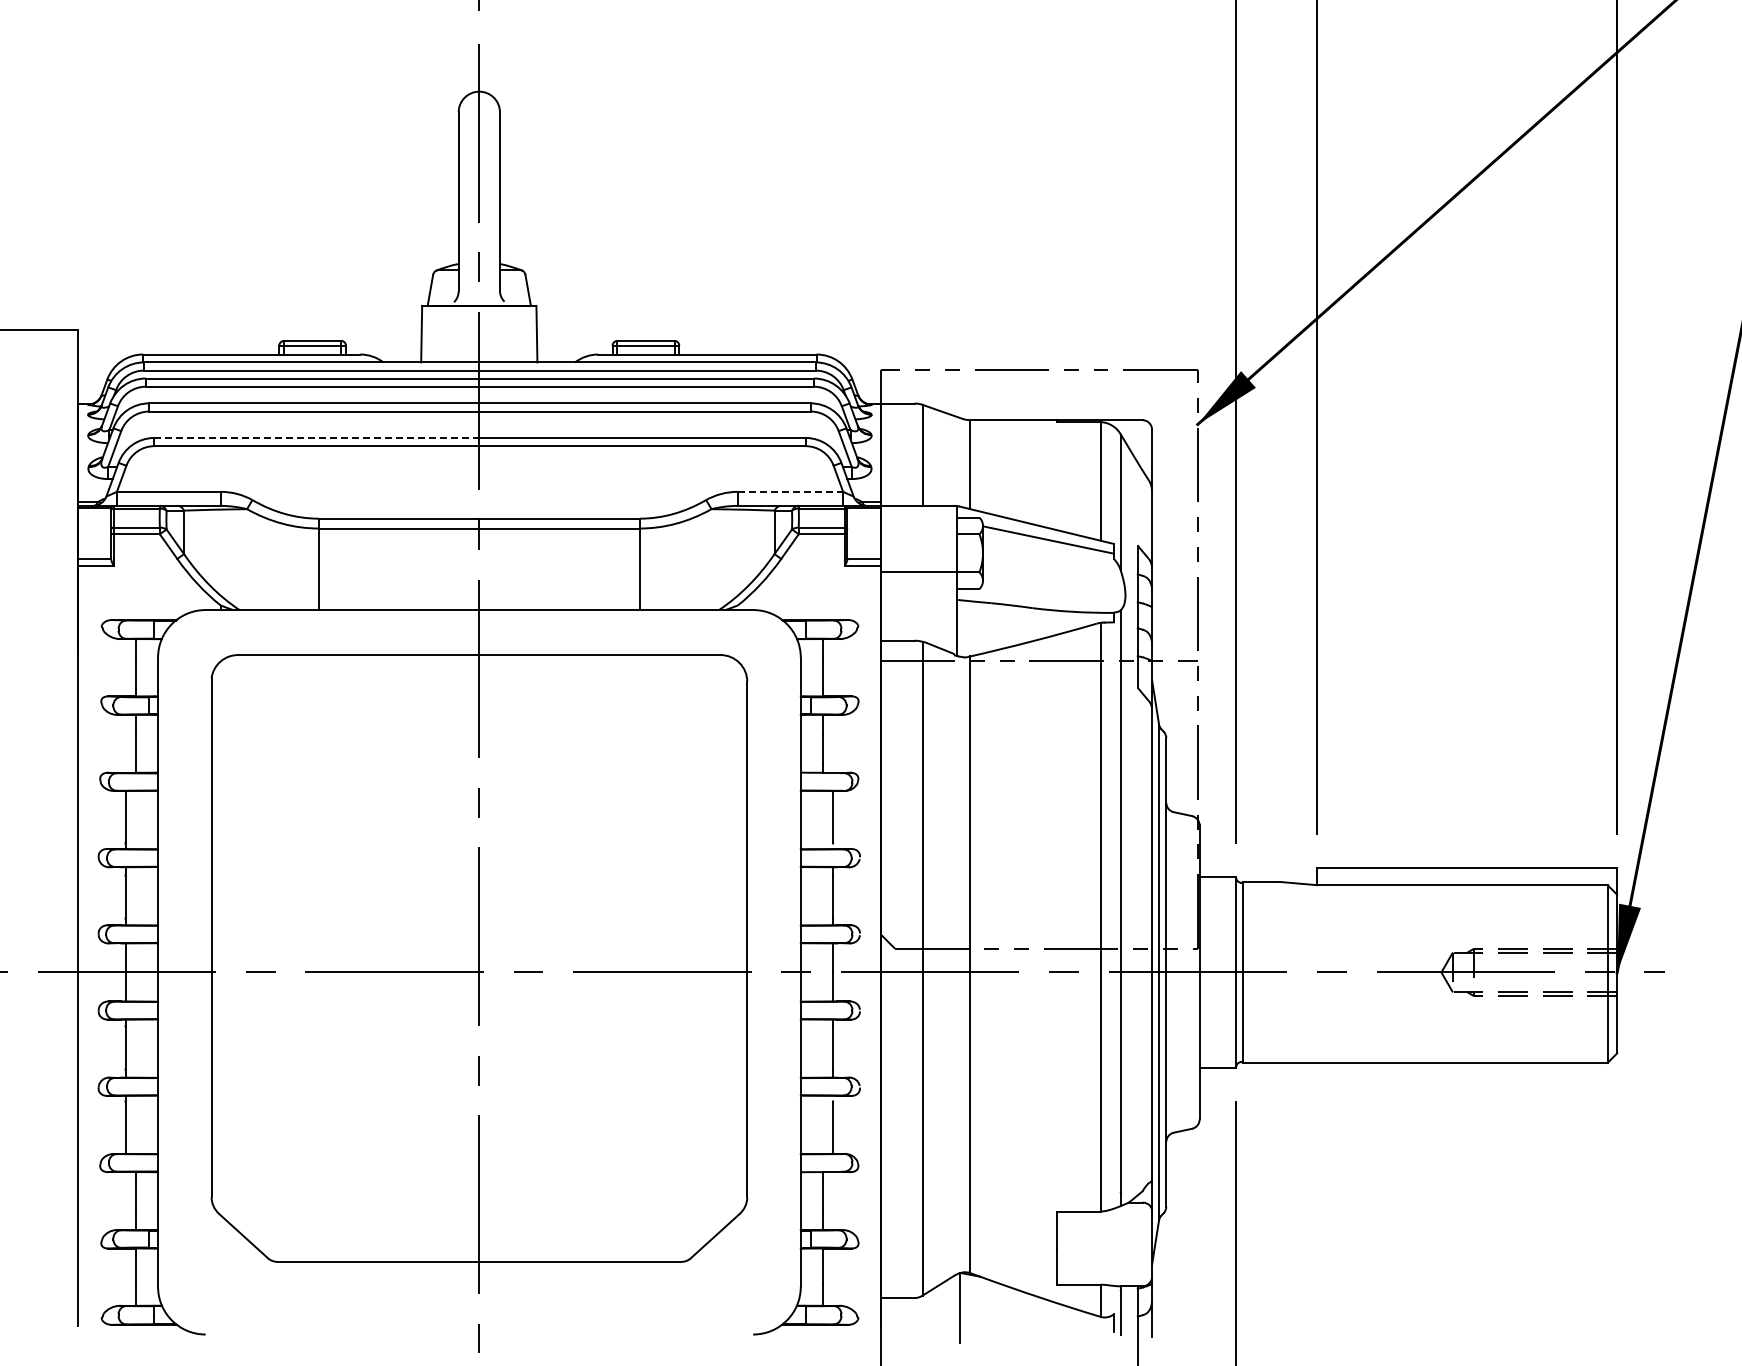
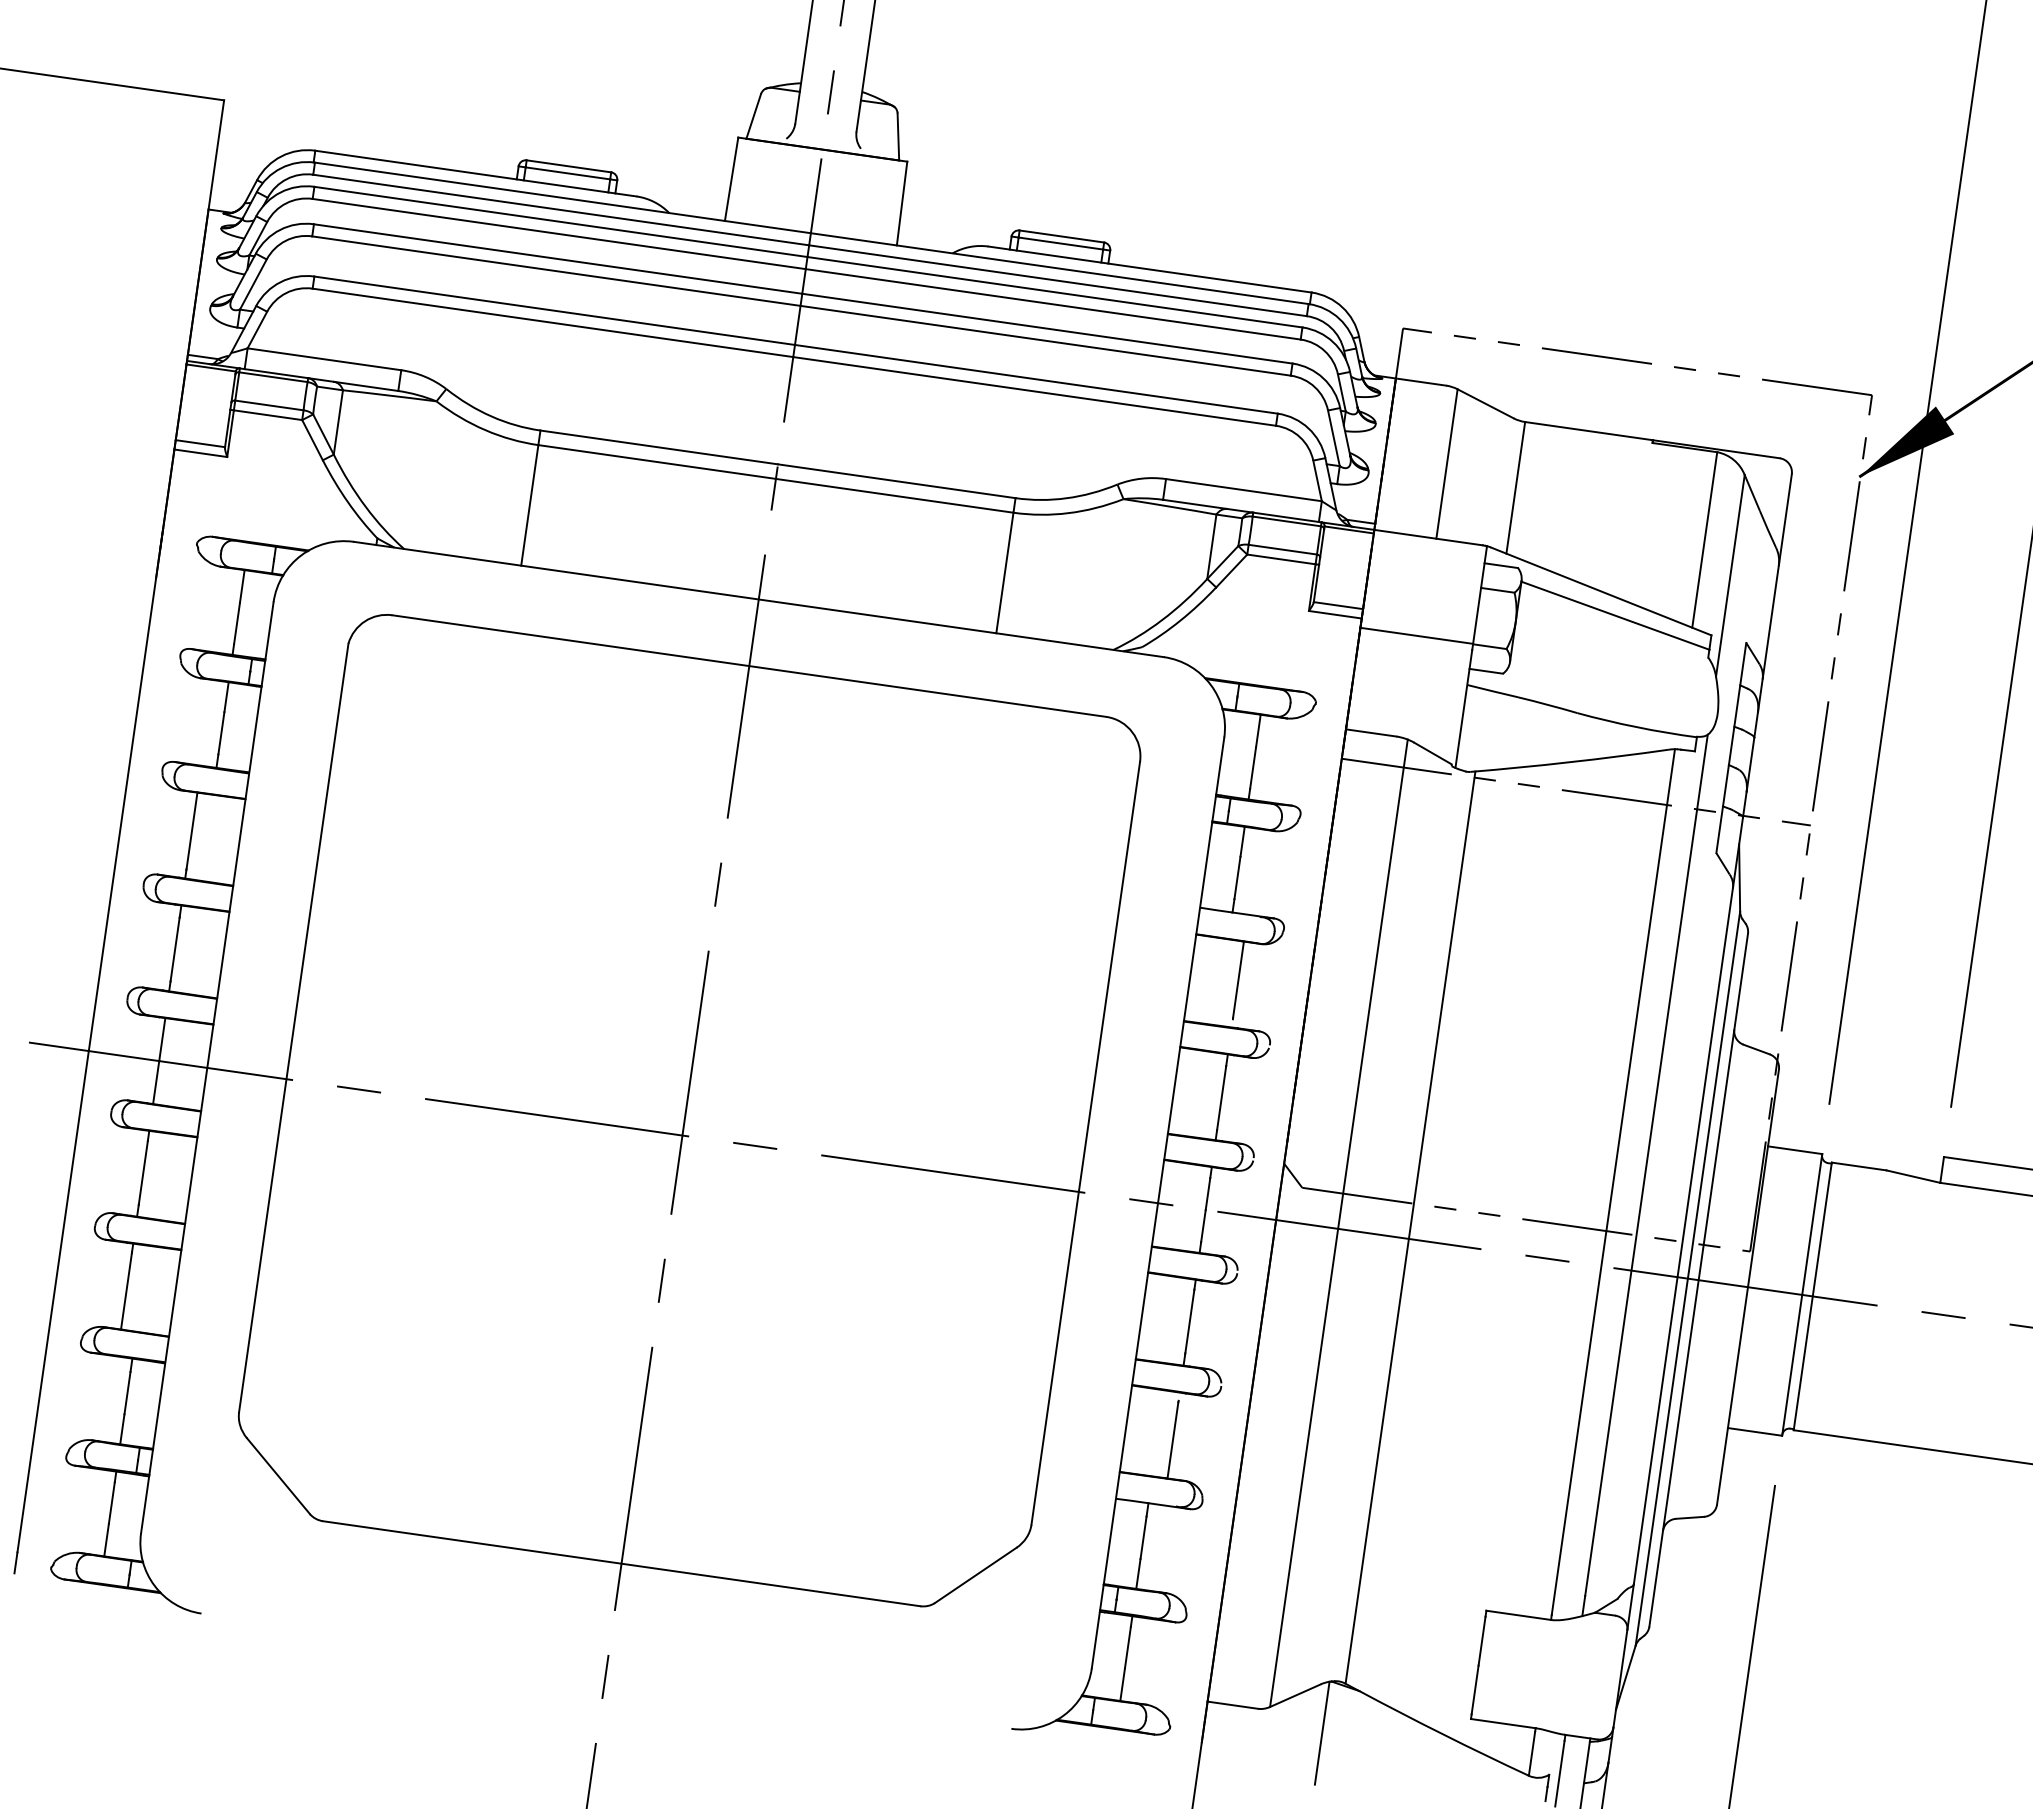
line: (317, 437) -> (555, 310), dashed -> solid
line: (790, 491) -> (1244, 489), dashed -> solid

